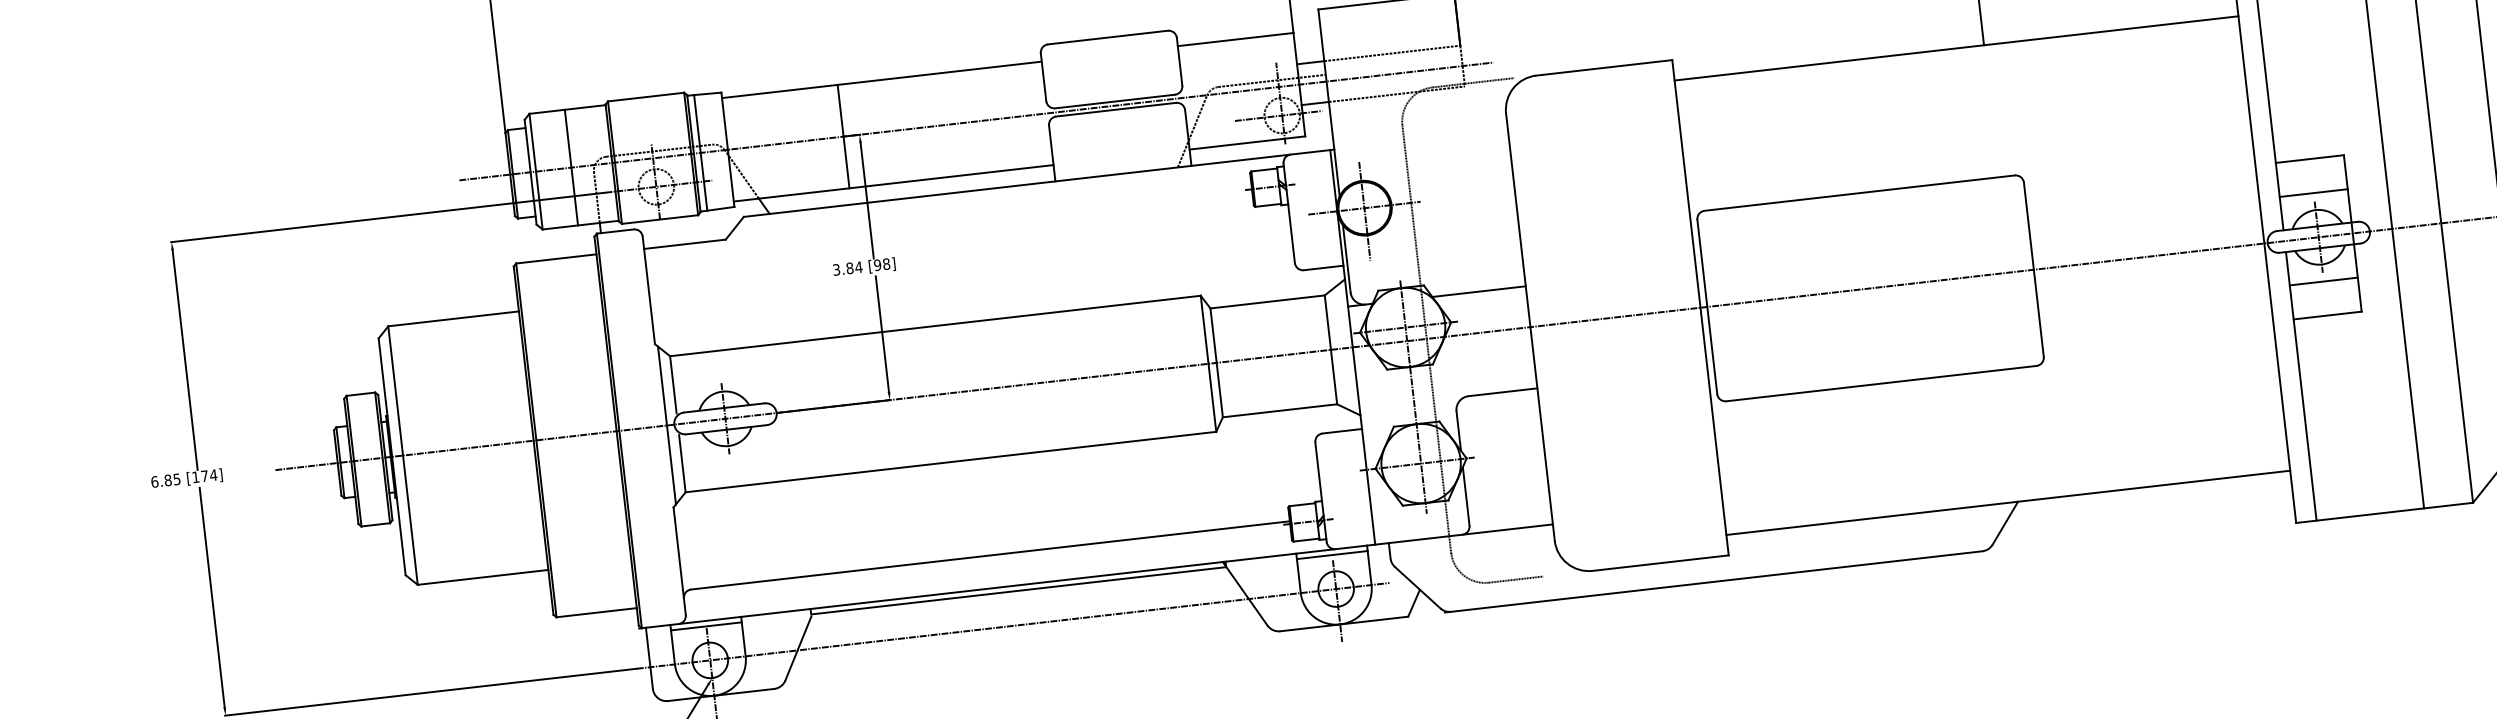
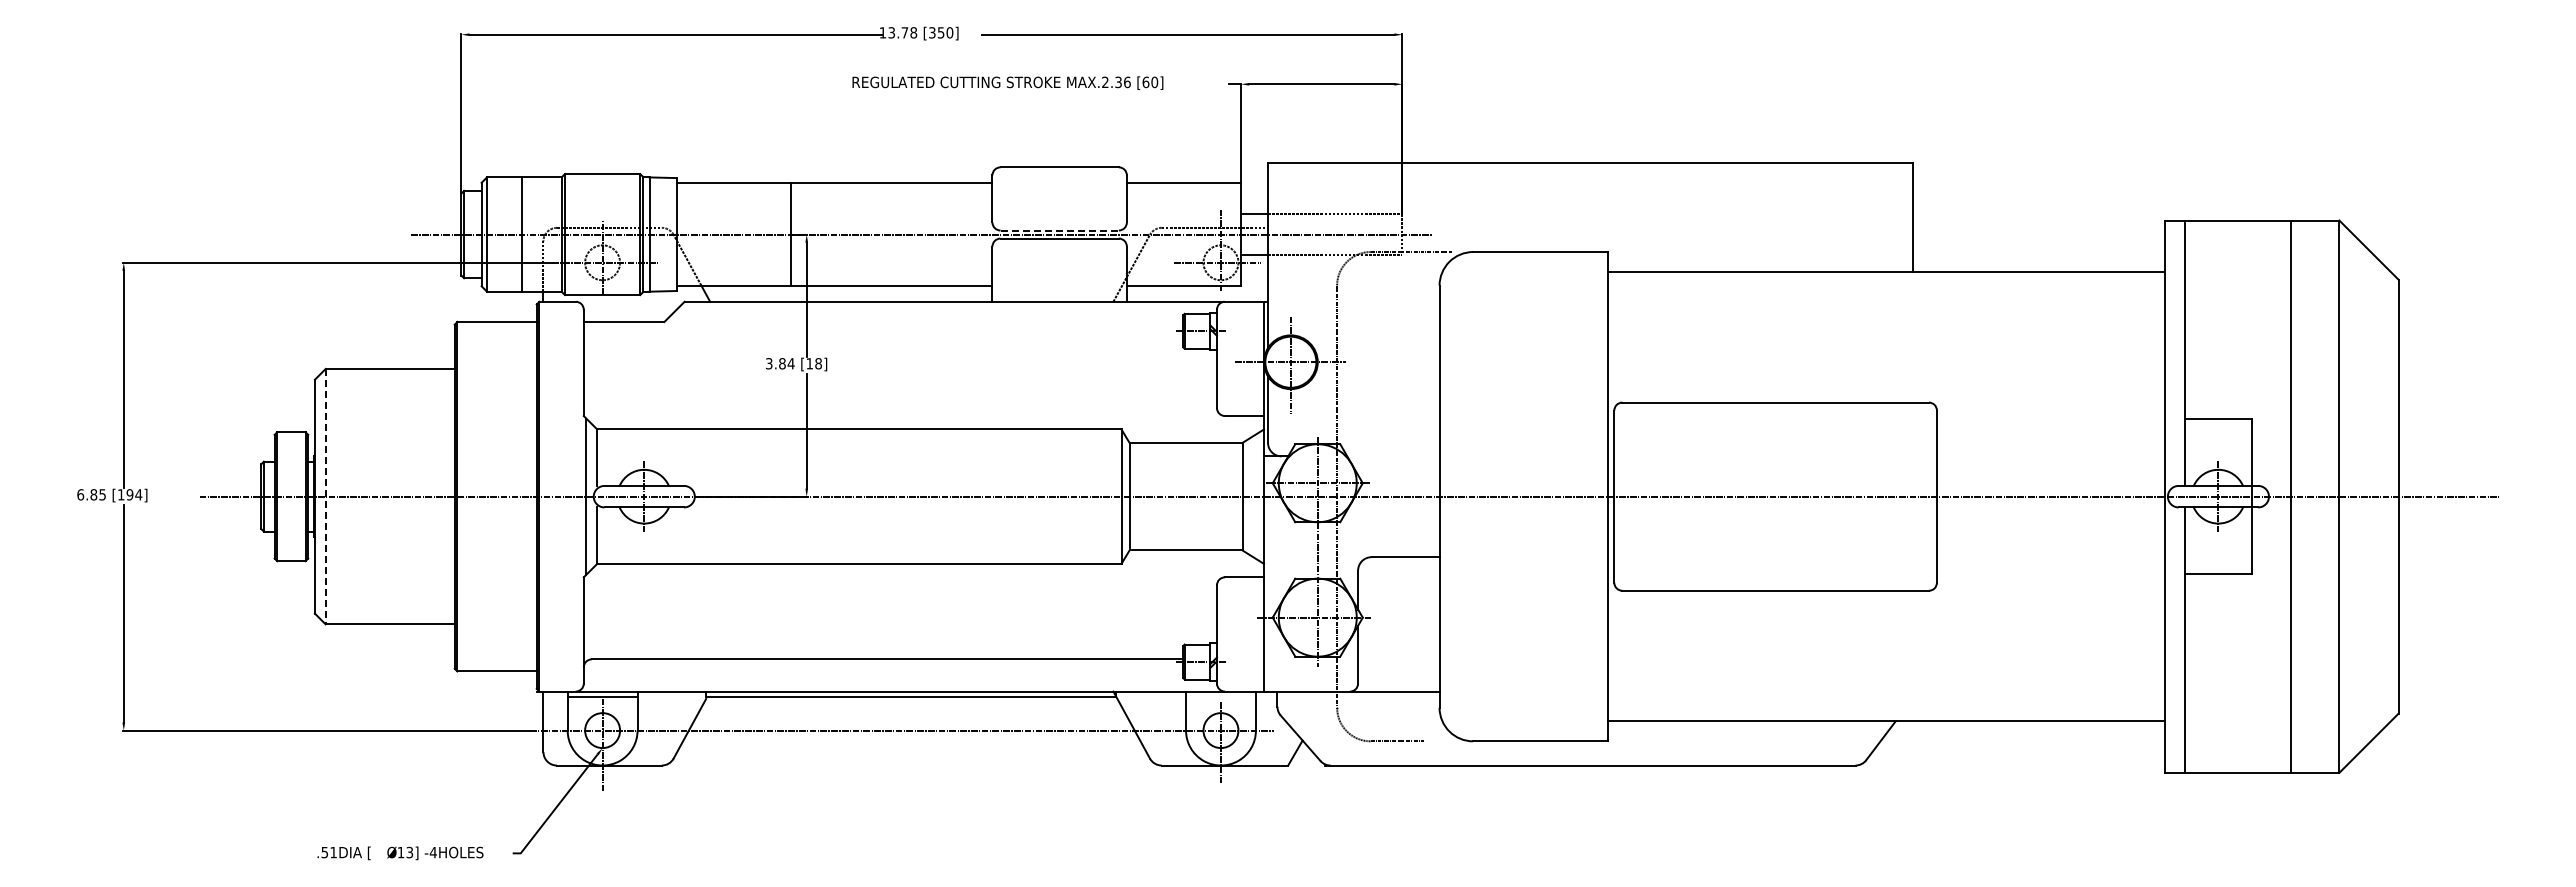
line: (1116, 101) -> (1060, 230), solid -> dashed
line: (2313, 193) -> (2218, 453), removed
text: (877, 264) -> (809, 363), [98] -> [18]
line: (2323, 281) -> (2218, 540), removed
line: (1479, 291) -> (1393, 456), removed
line: (402, 455) -> (325, 496), solid -> dashed
text: (204, 475) -> (129, 494), [174] -> [194]
line: (1331, 554) -> (1220, 696), removed

